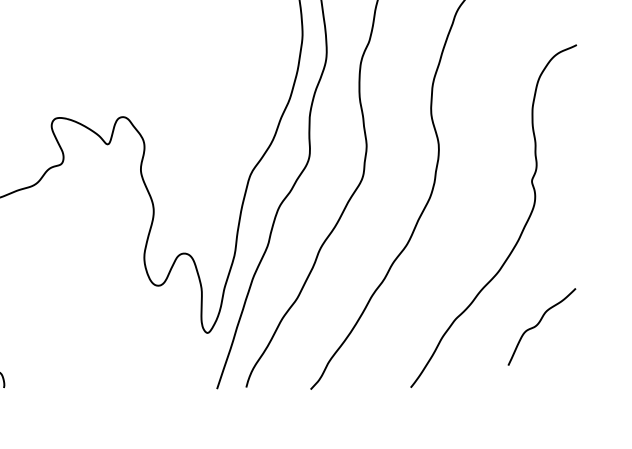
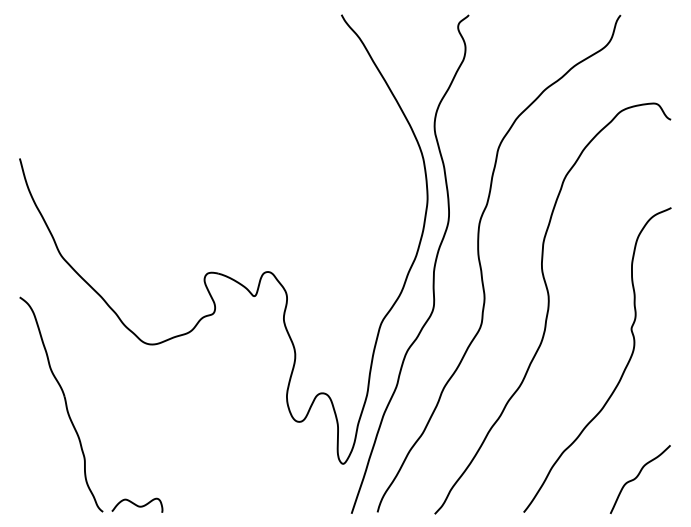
curve: (538, 324) -> (637, 477), moved

